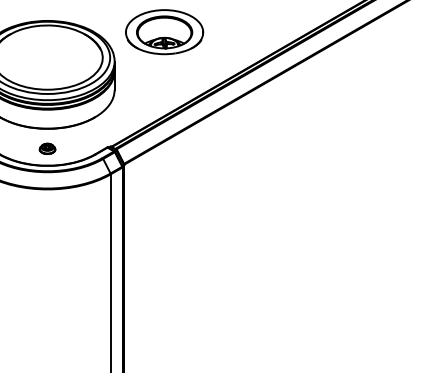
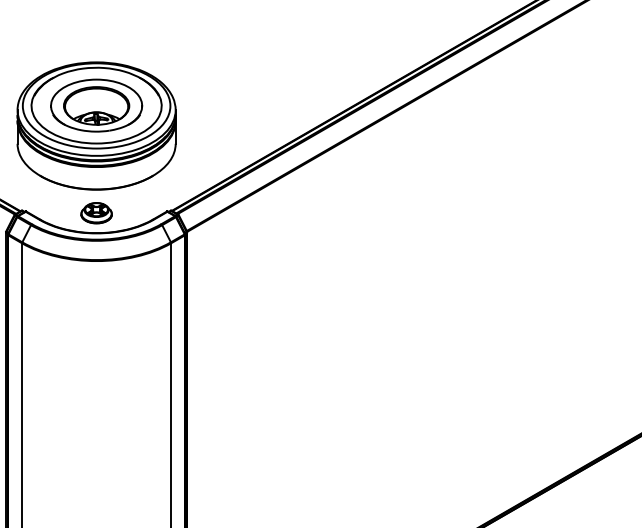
part: (164, 32) -> (96, 105), moved
part: (47, 149) -> (96, 213), size x1.67

